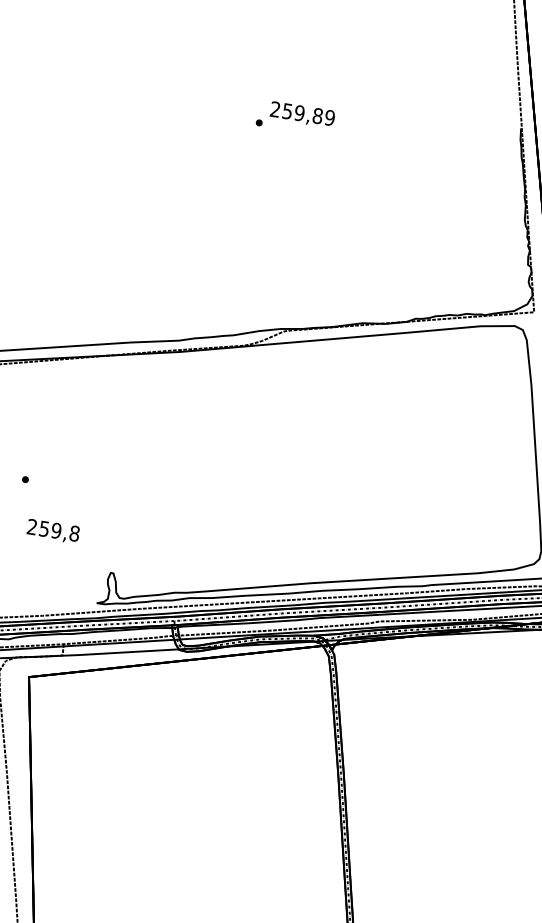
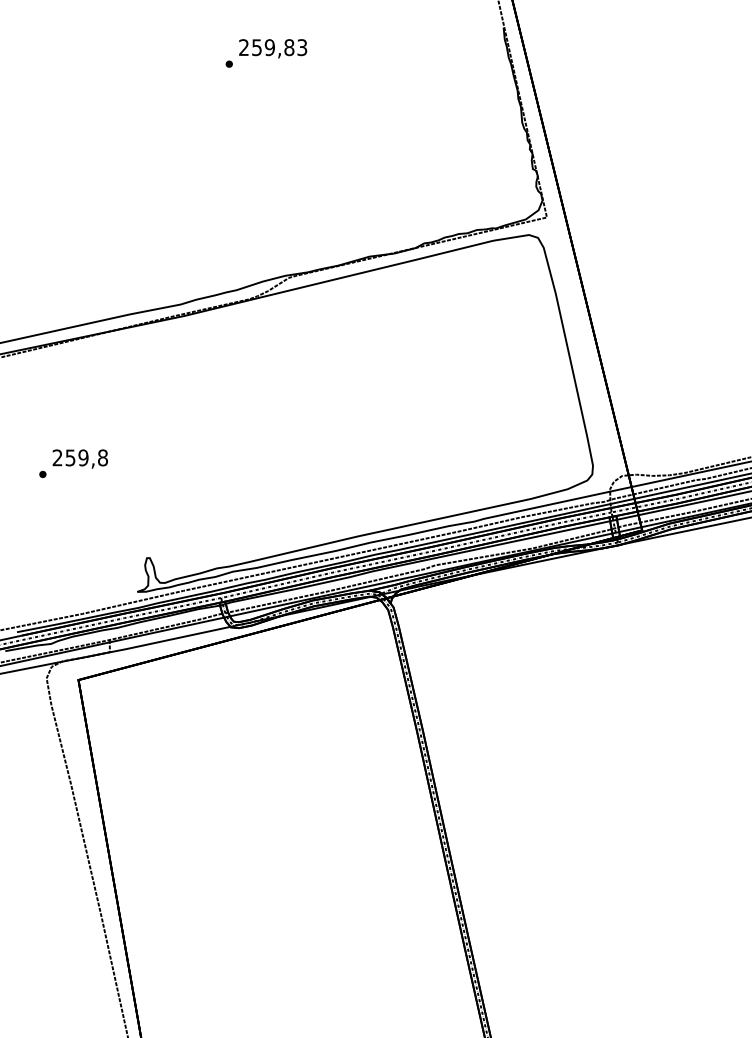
text: (330, 117) -> (302, 47), 259,89 -> 259,83
text: (52, 530) -> (79, 458), moved

